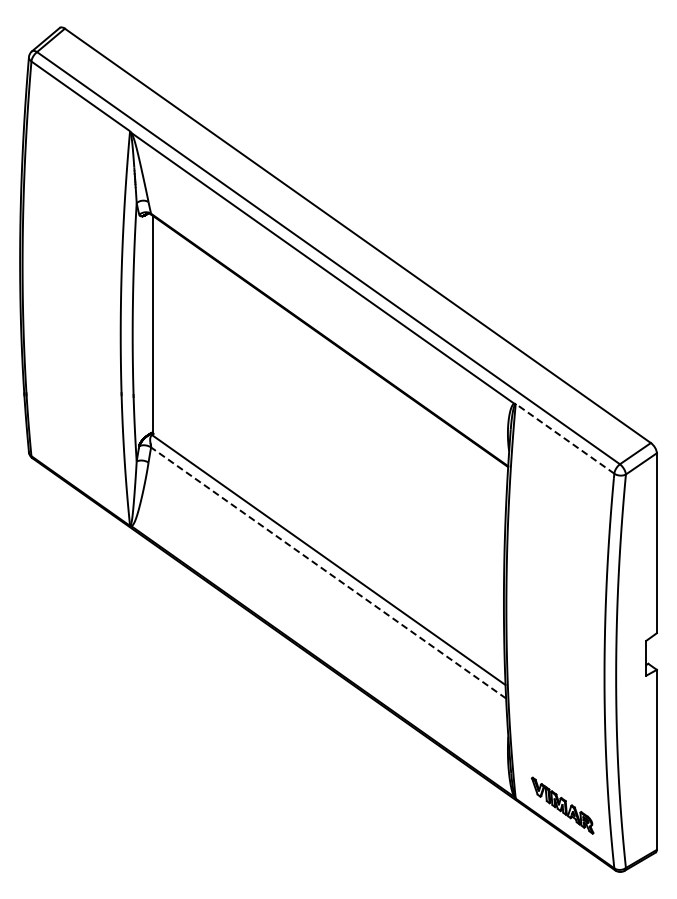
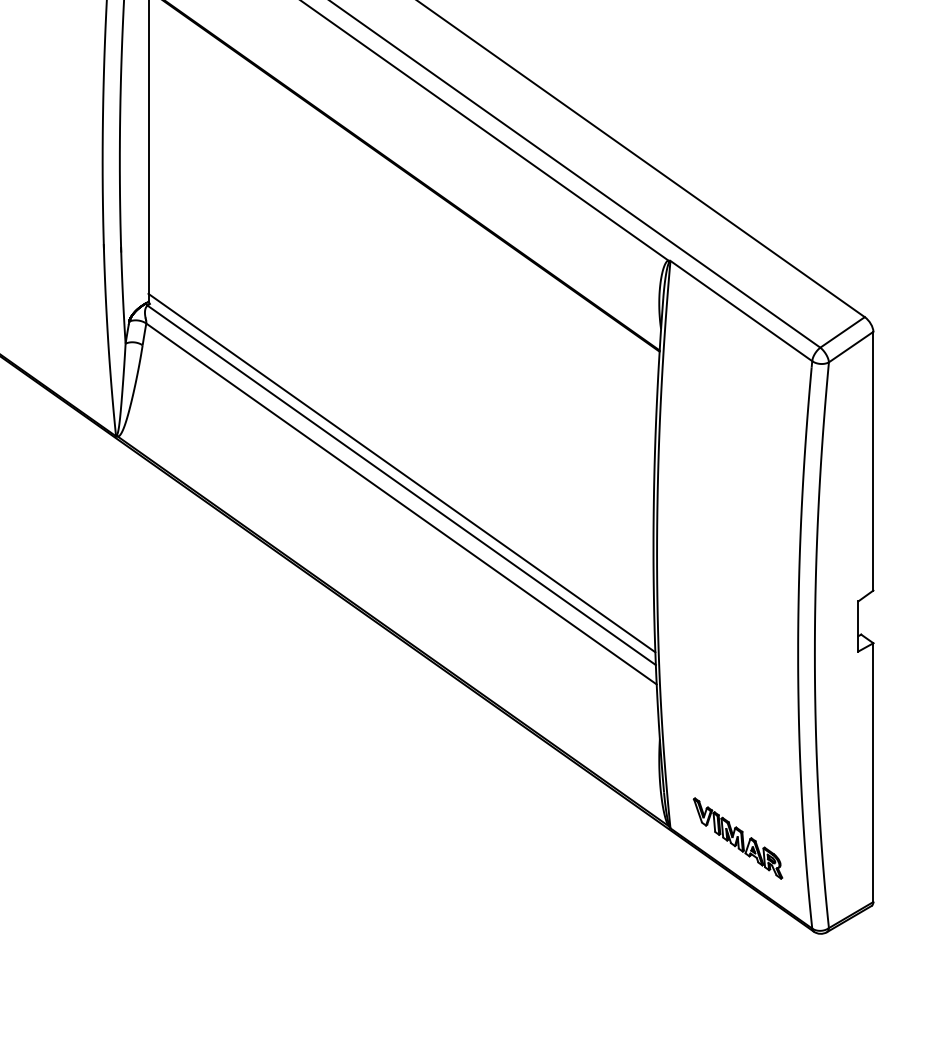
line: (564, 438) -> (740, 310), dashed -> solid
line: (328, 551) -> (401, 473), added
line: (328, 572) -> (401, 503), dashed -> solid

